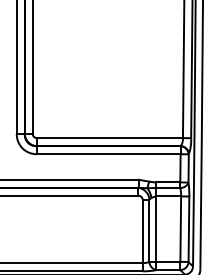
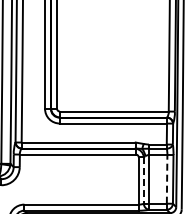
line: (181, 228) -> (167, 178), solid -> dashed
line: (149, 230) -> (143, 180), solid -> dashed

